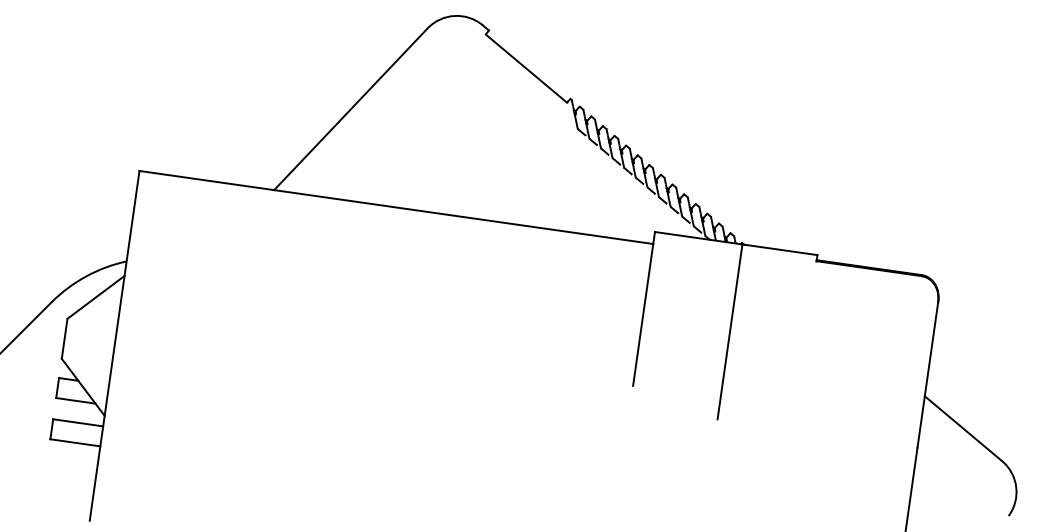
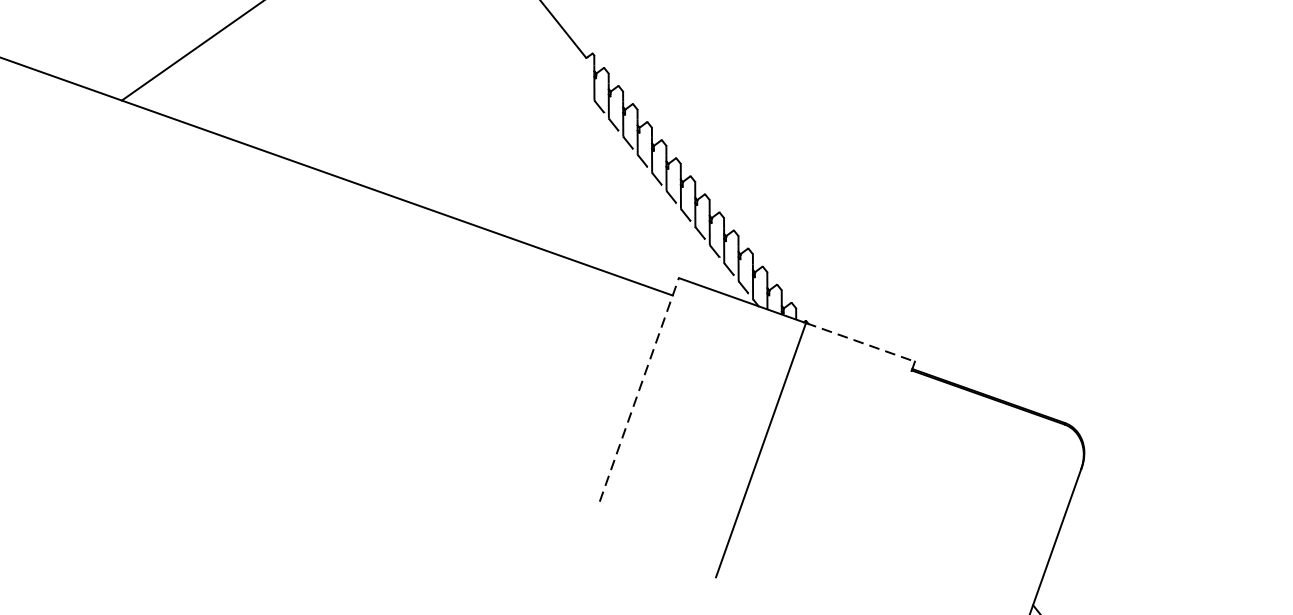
line: (779, 249) -> (859, 341), solid -> dashed
line: (644, 308) -> (640, 389), solid -> dashed

